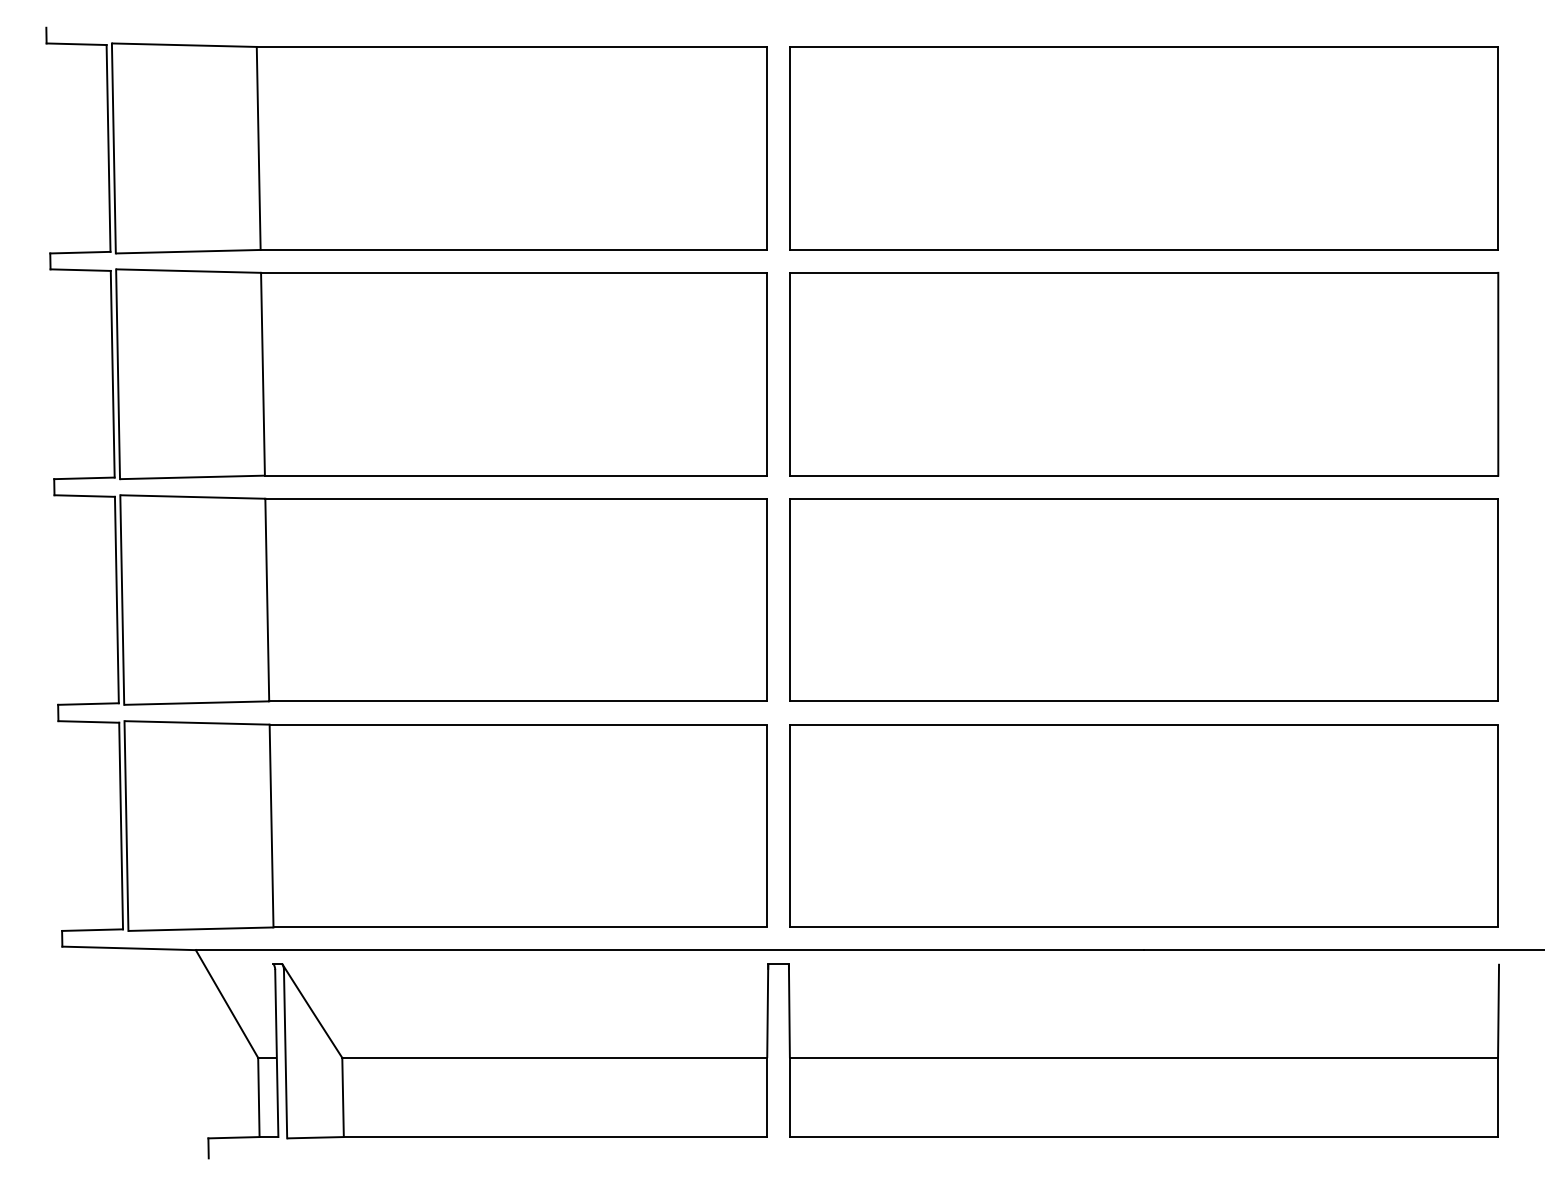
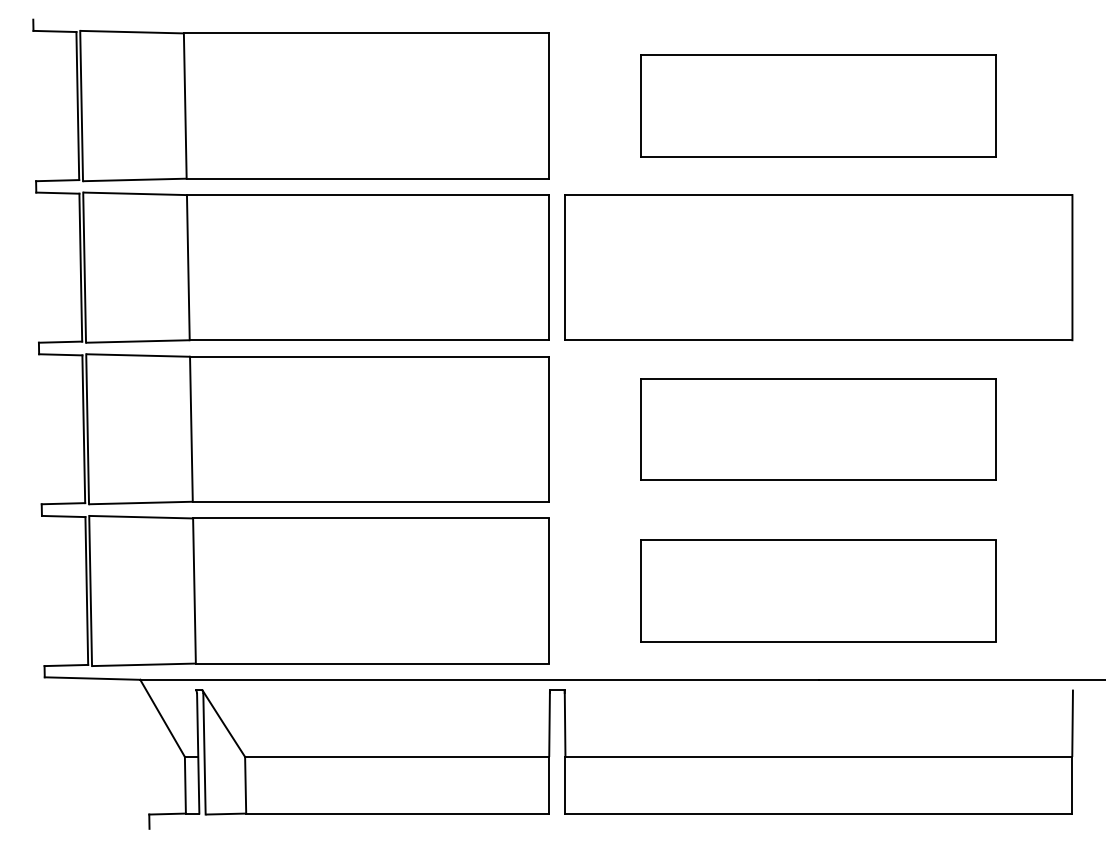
part: (1143, 148) -> (818, 106), size x0.7
part: (1143, 599) -> (818, 428), size x0.7
part: (1143, 825) -> (818, 590), size x0.7

